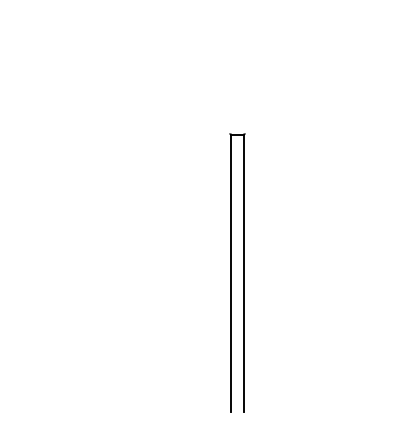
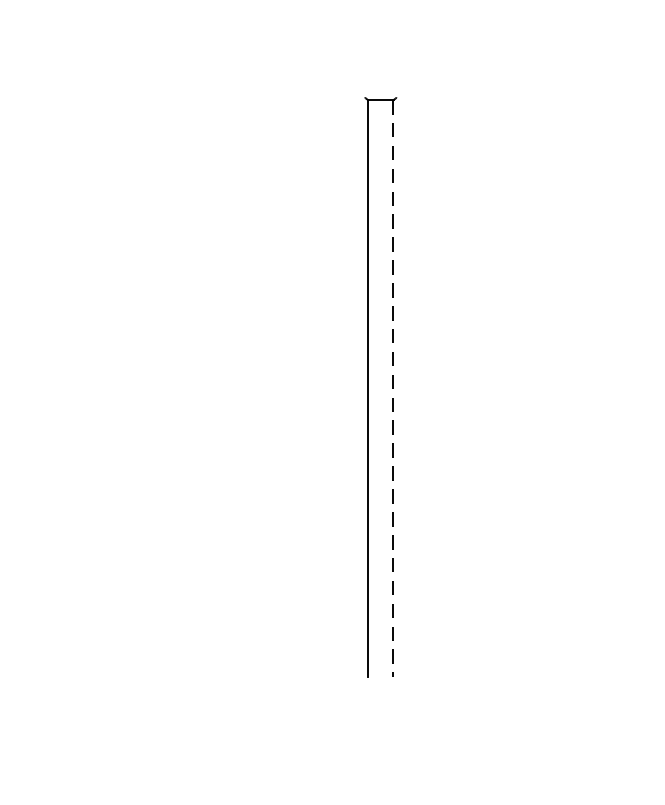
line: (243, 273) -> (393, 388), solid -> dashed

